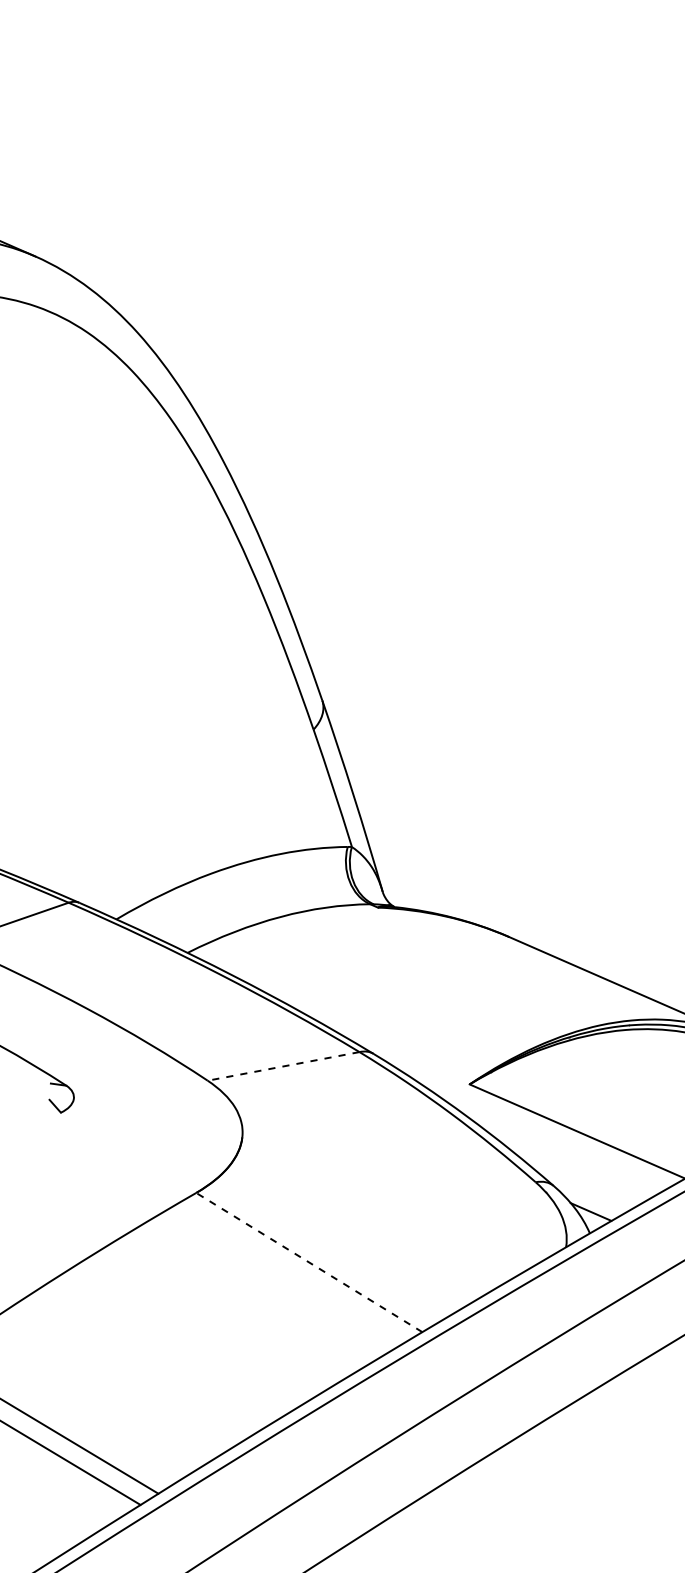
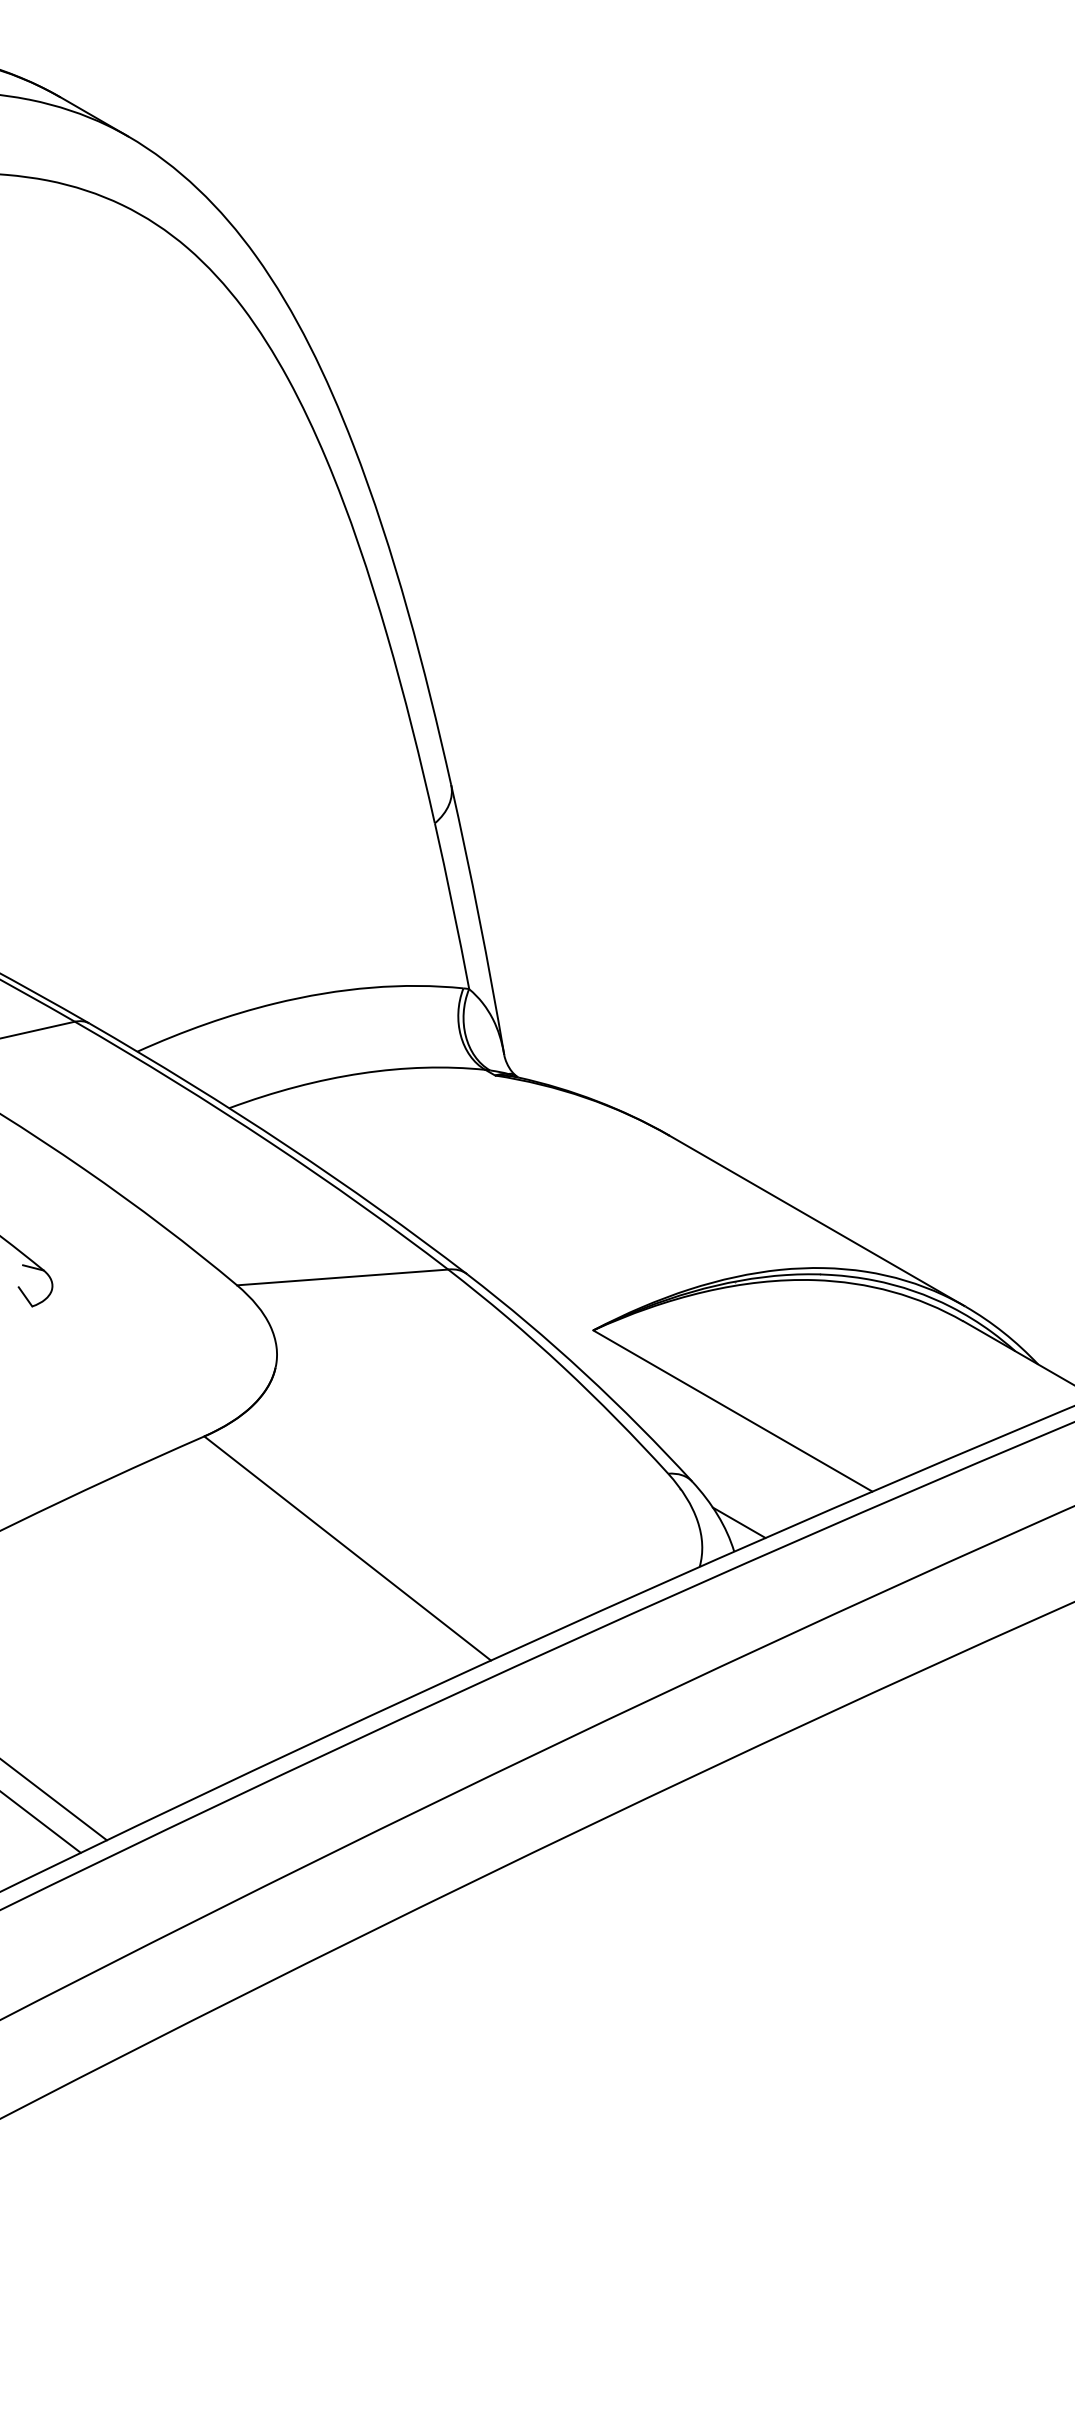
line: (283, 1066) -> (342, 1277), dashed -> solid
line: (309, 1262) -> (347, 1548), dashed -> solid

